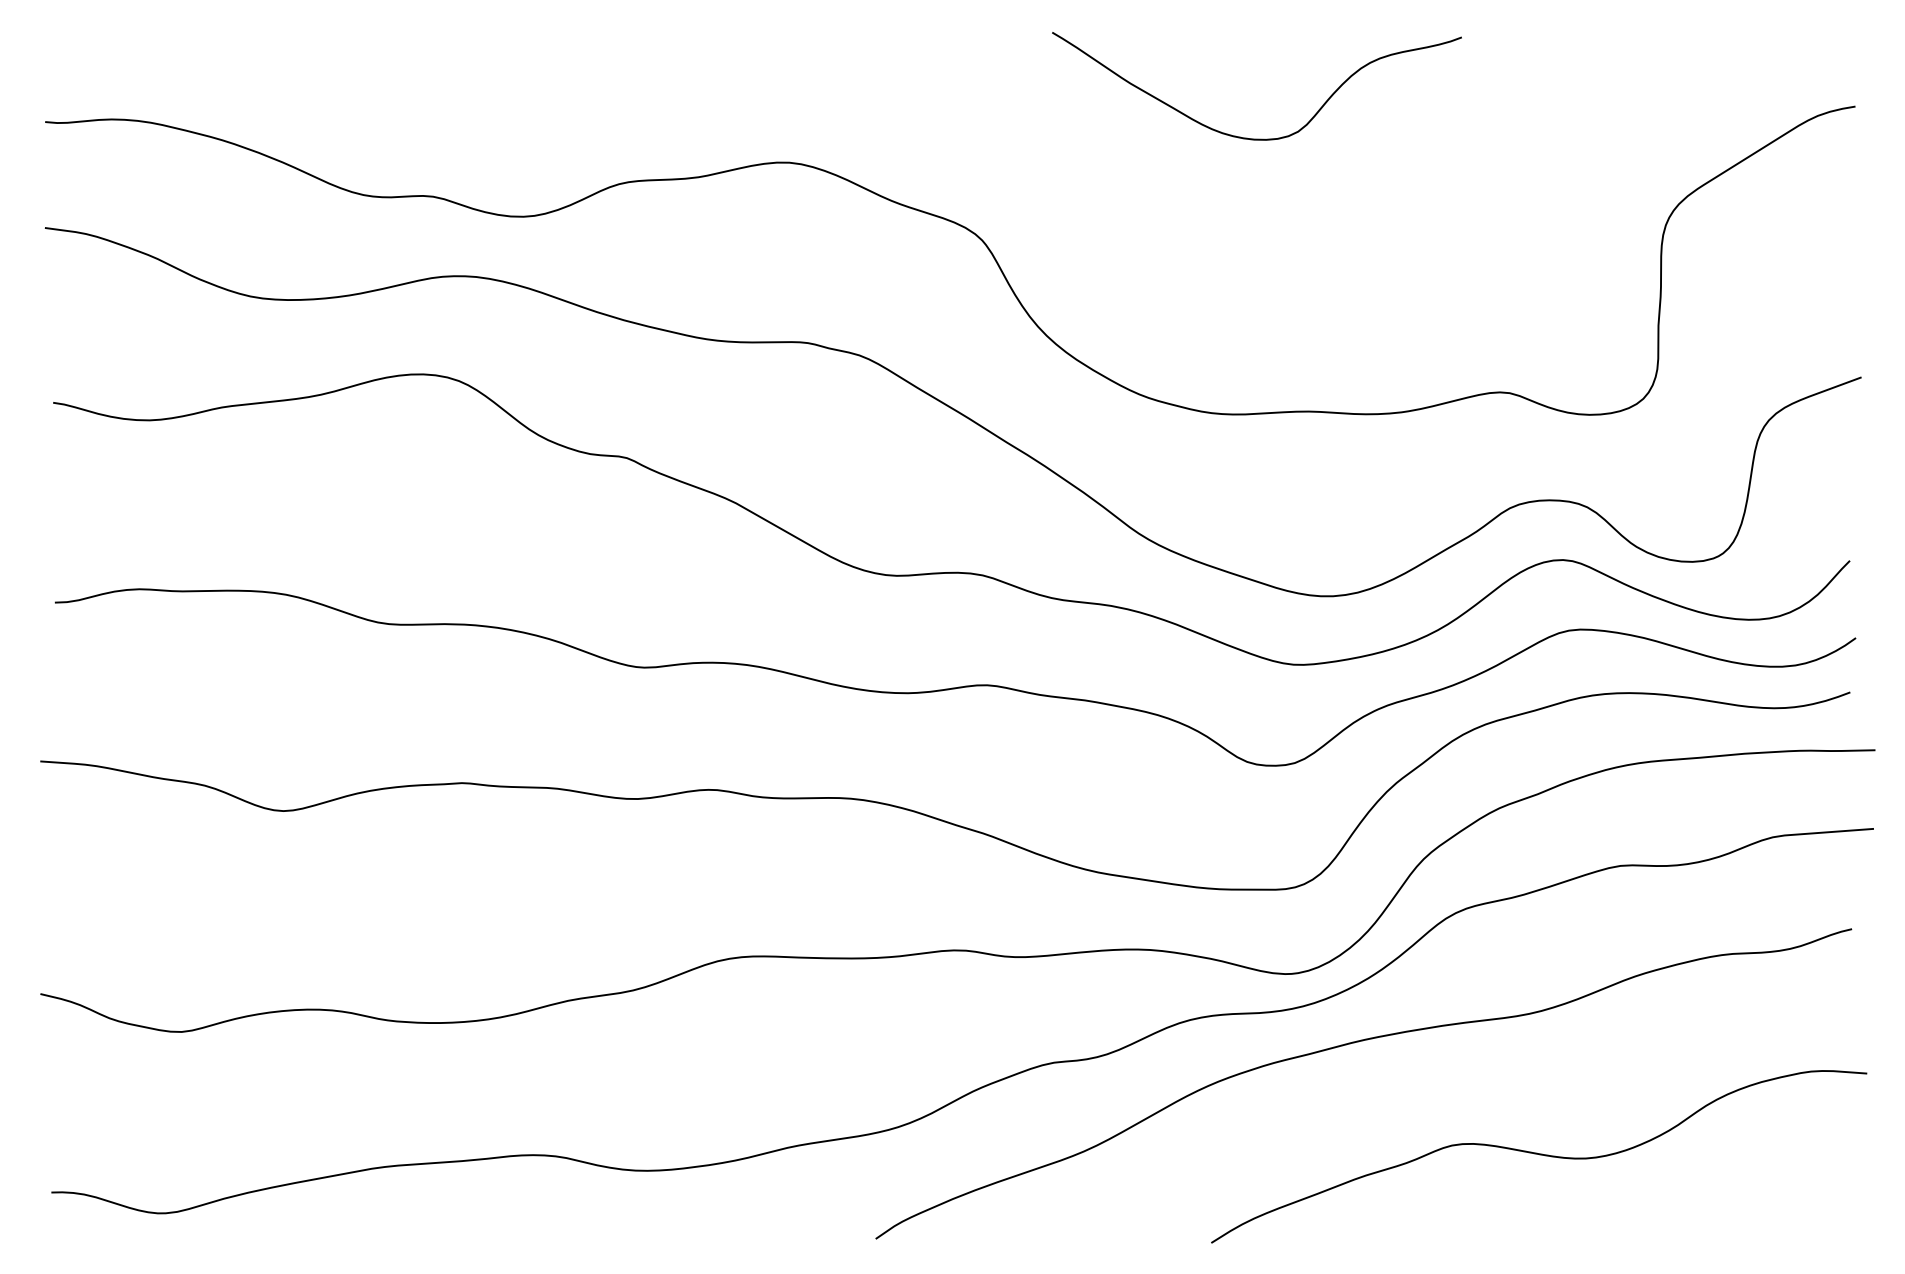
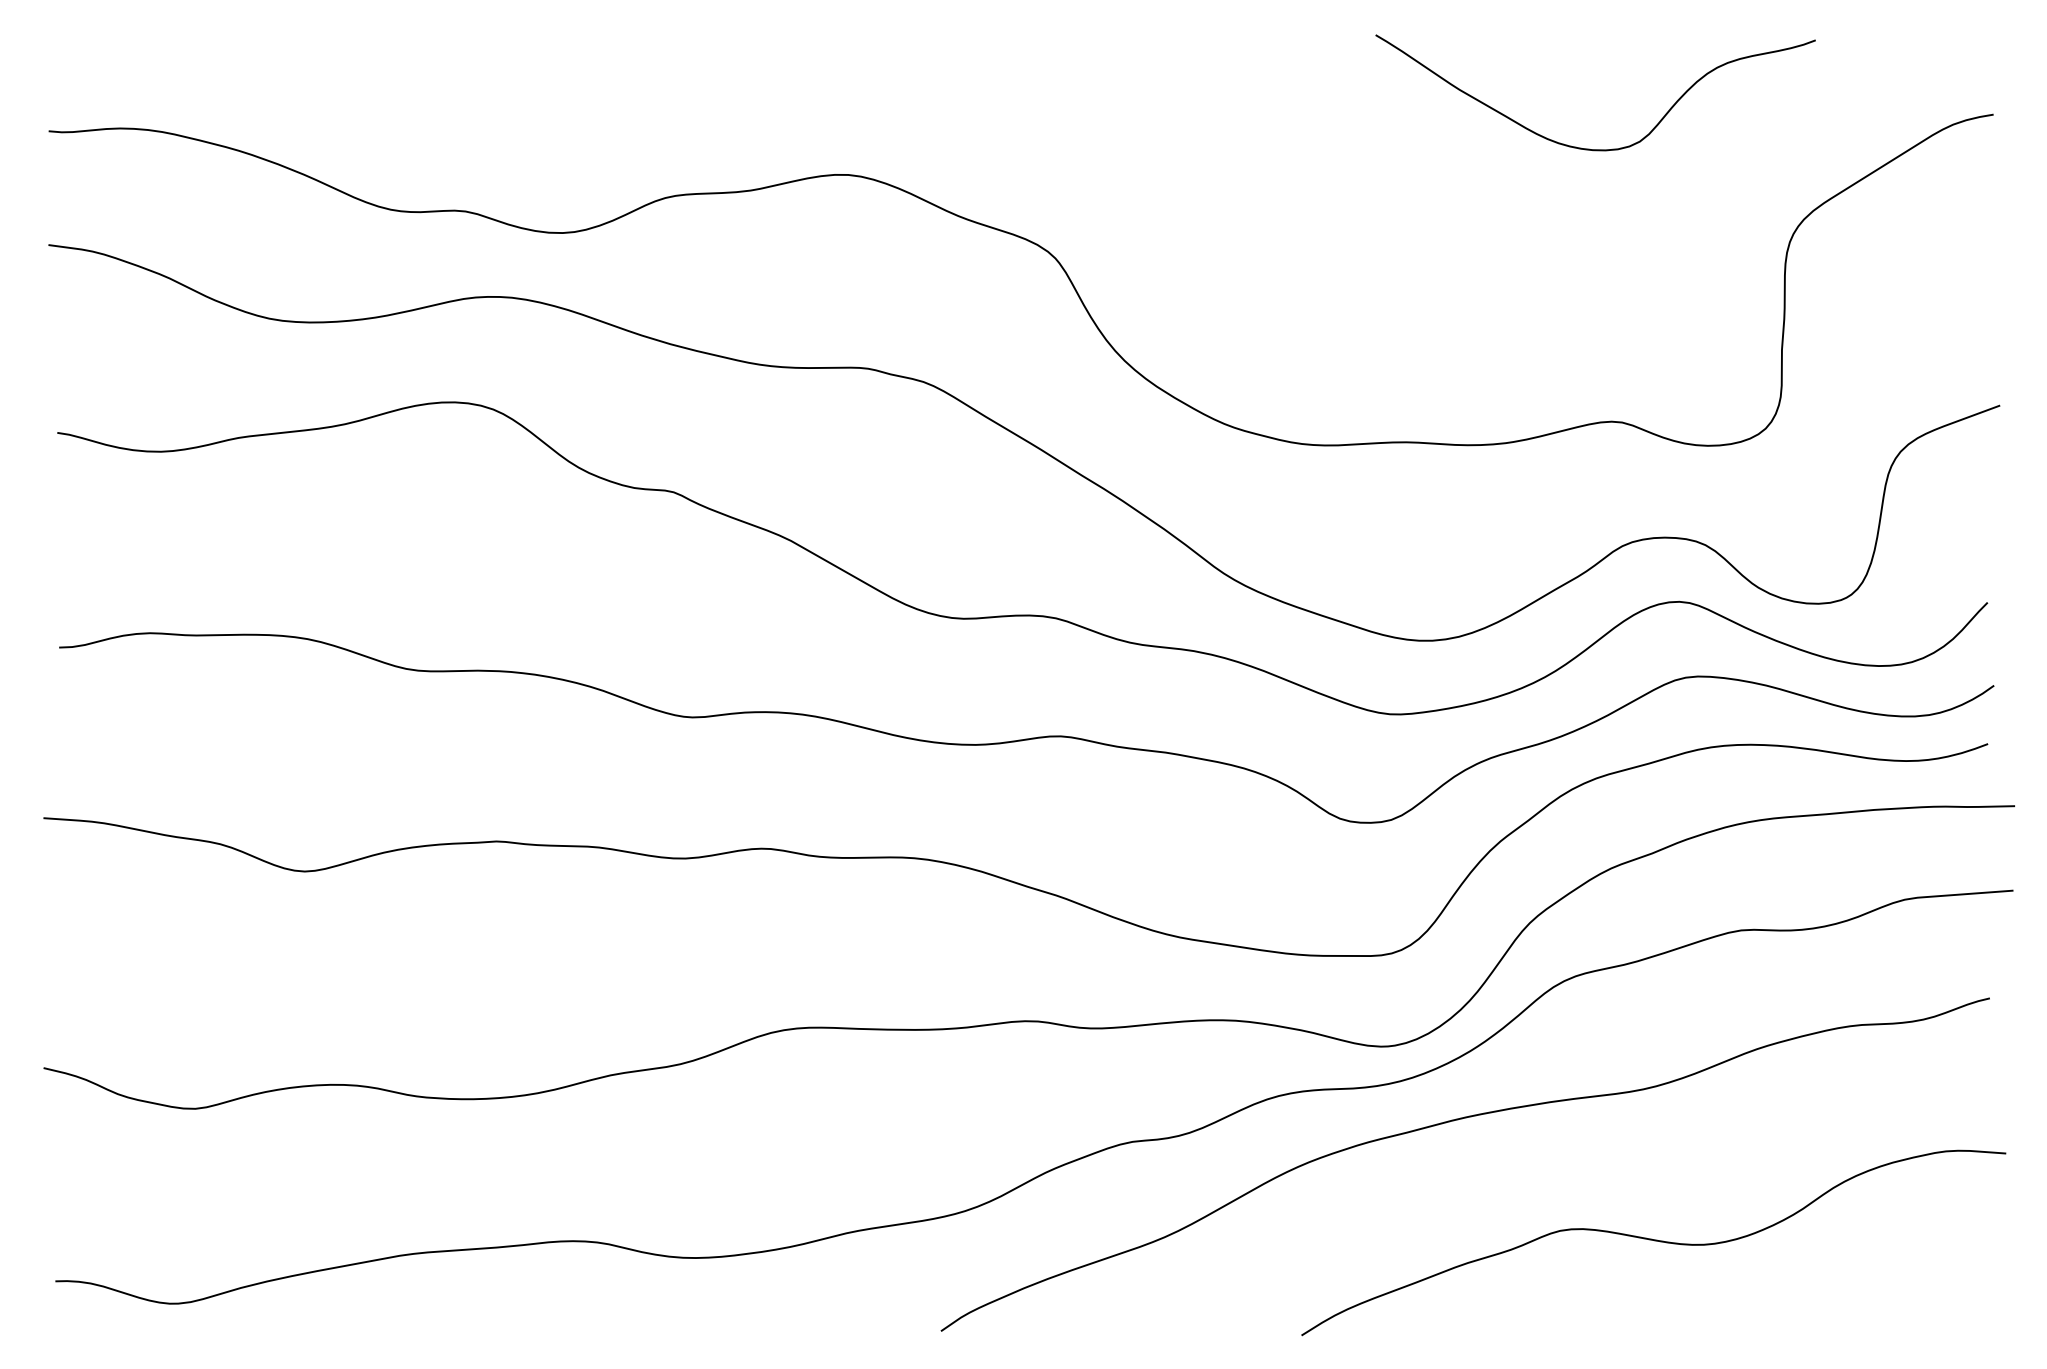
curve: (1251, 138) -> (1589, 148), moved

